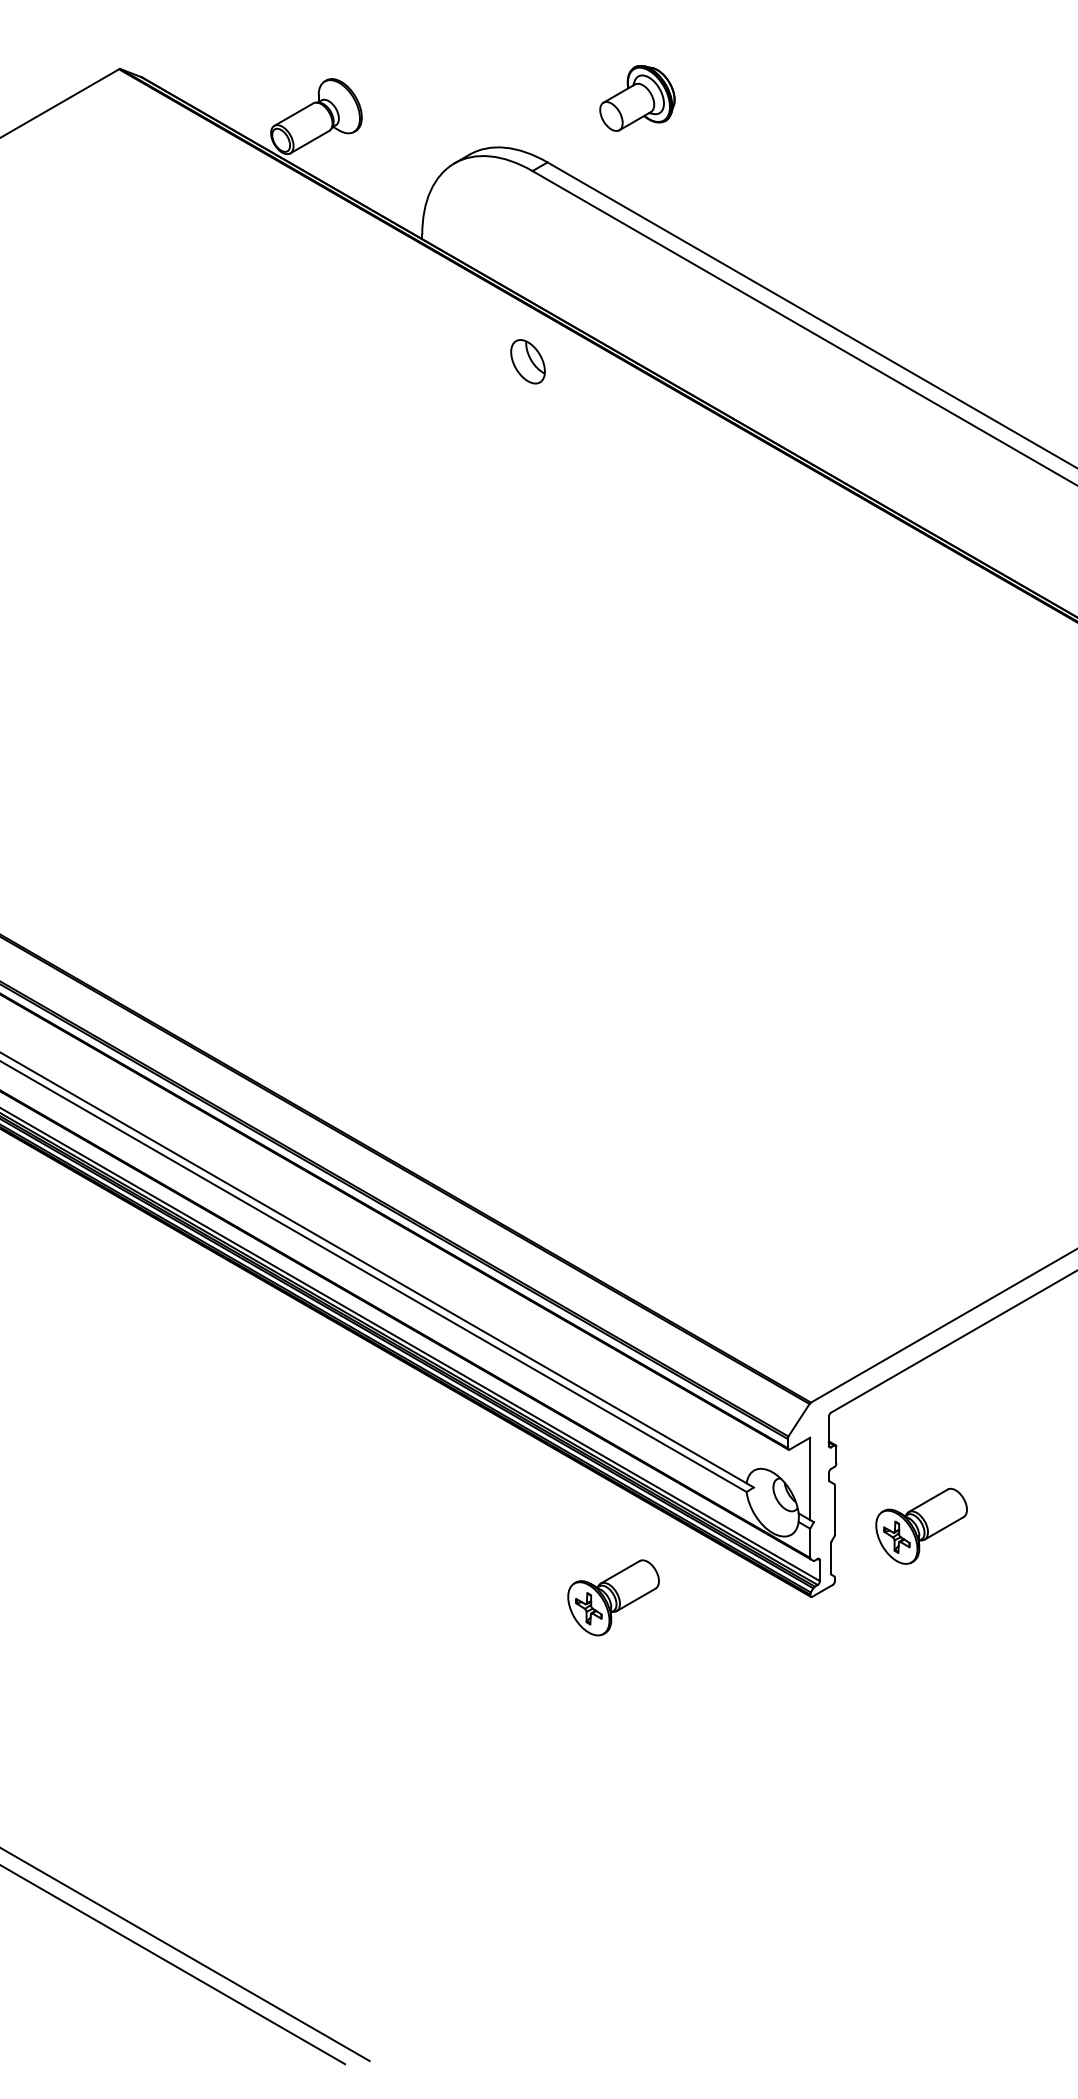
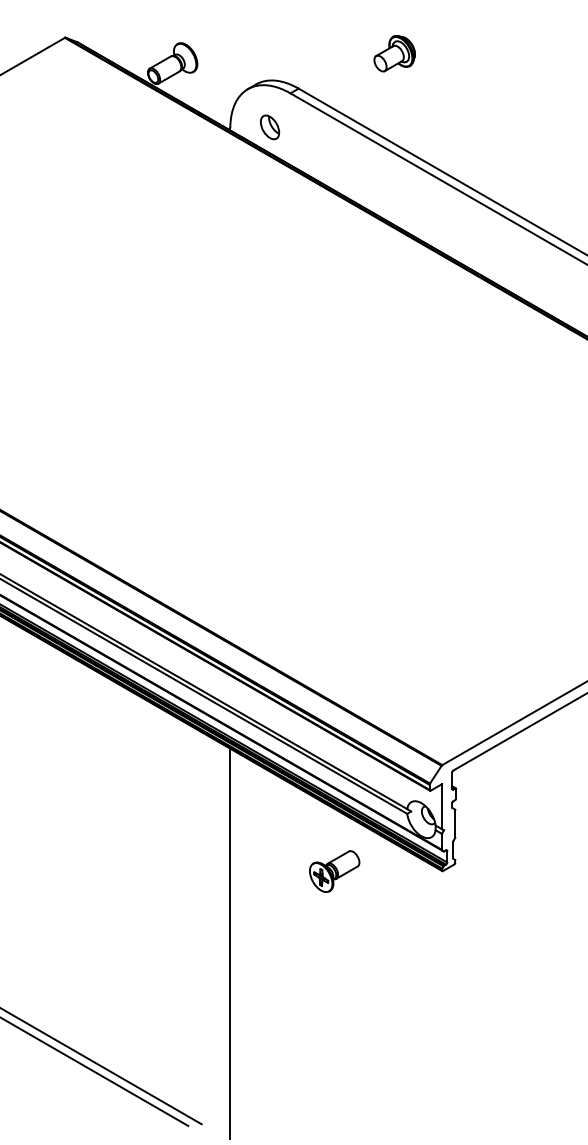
part: (637, 97) -> (394, 53), moved
part: (528, 361) -> (270, 127), moved
part: (921, 1526) -> (502, 832), removed
line: (422, 1729) -> (230, 943), added

